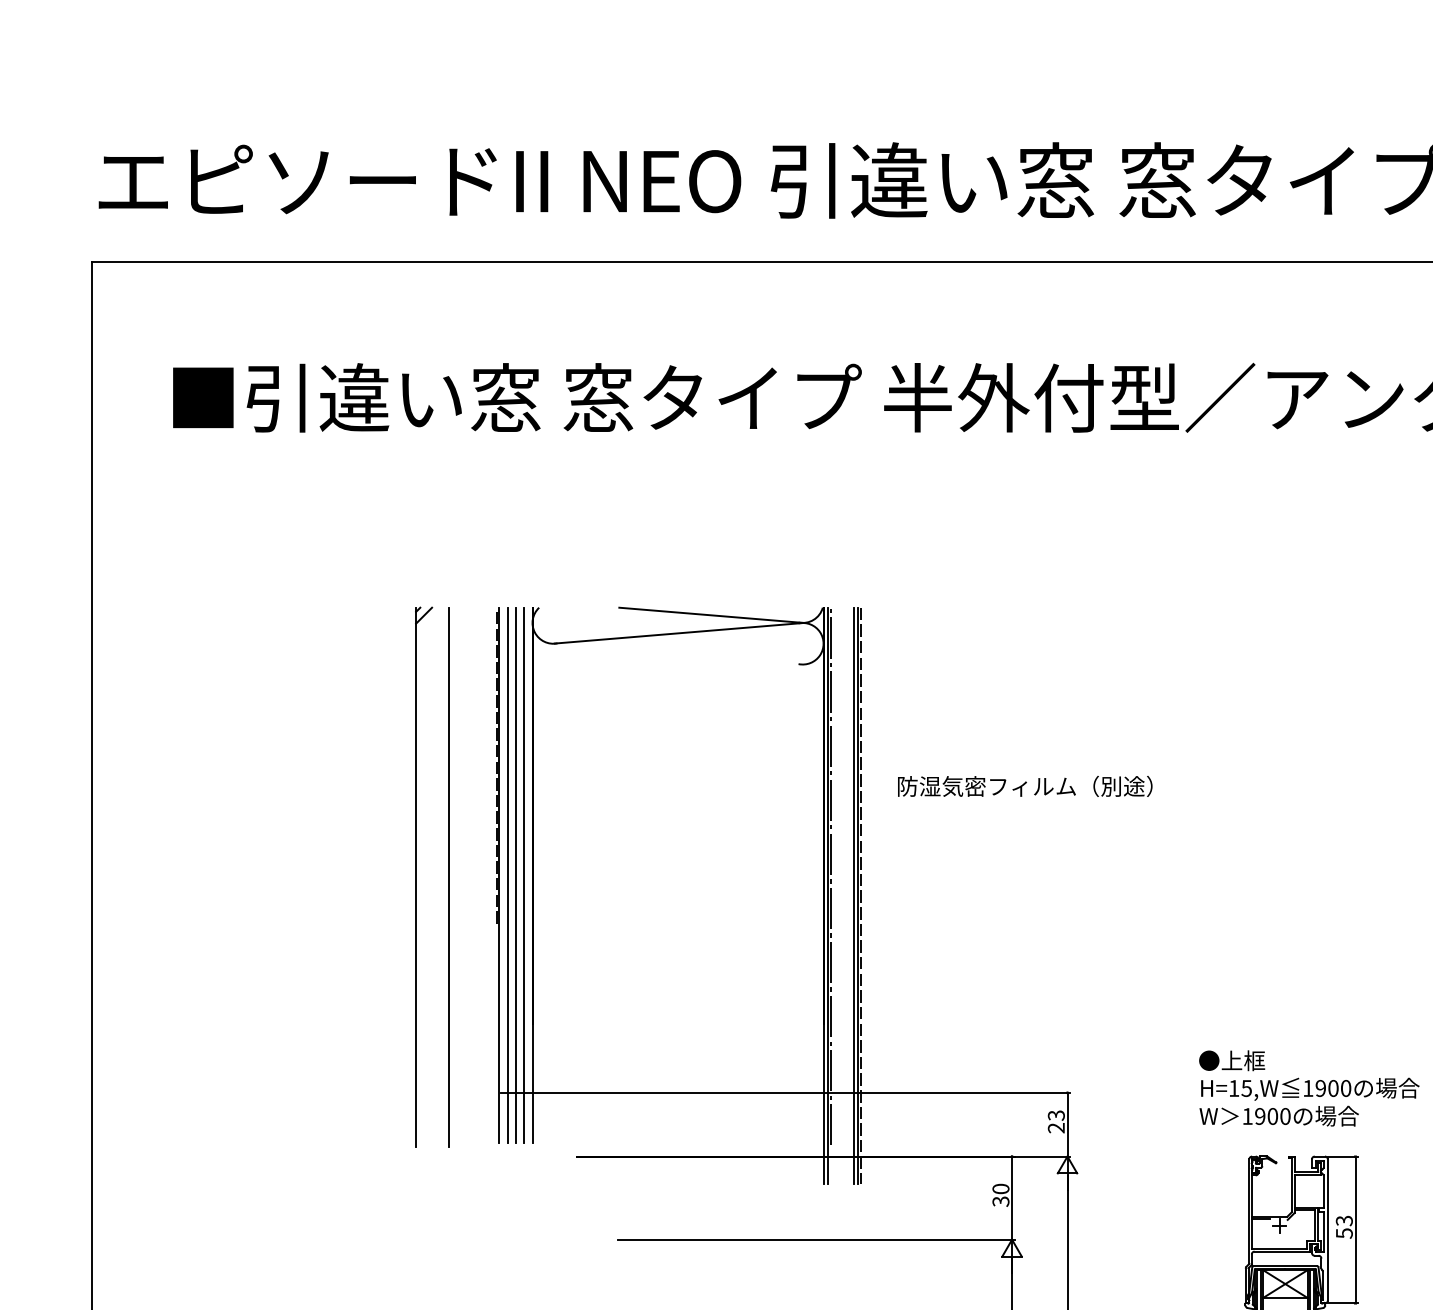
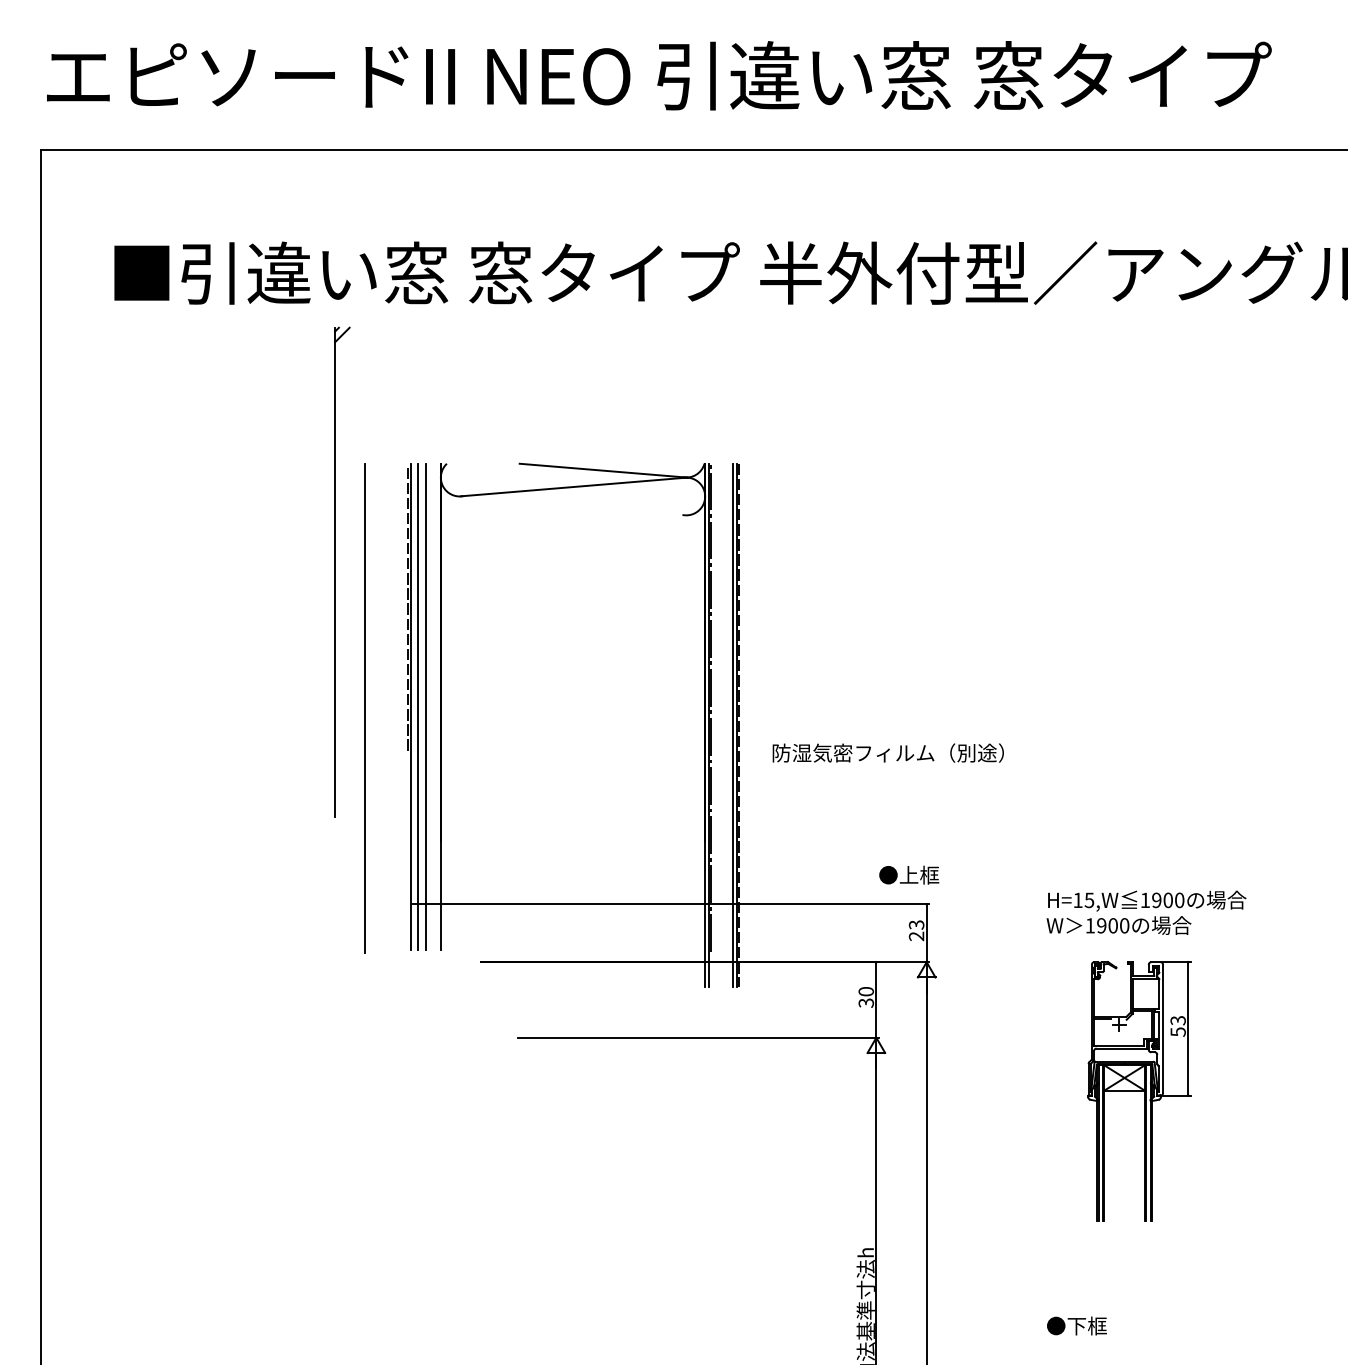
text: (1024, 785) -> (887, 752), moved
line: (524, 874) -> (433, 706), removed
part: (416, 876) -> (335, 571), moved
text: (1232, 1059) -> (909, 874), moved

